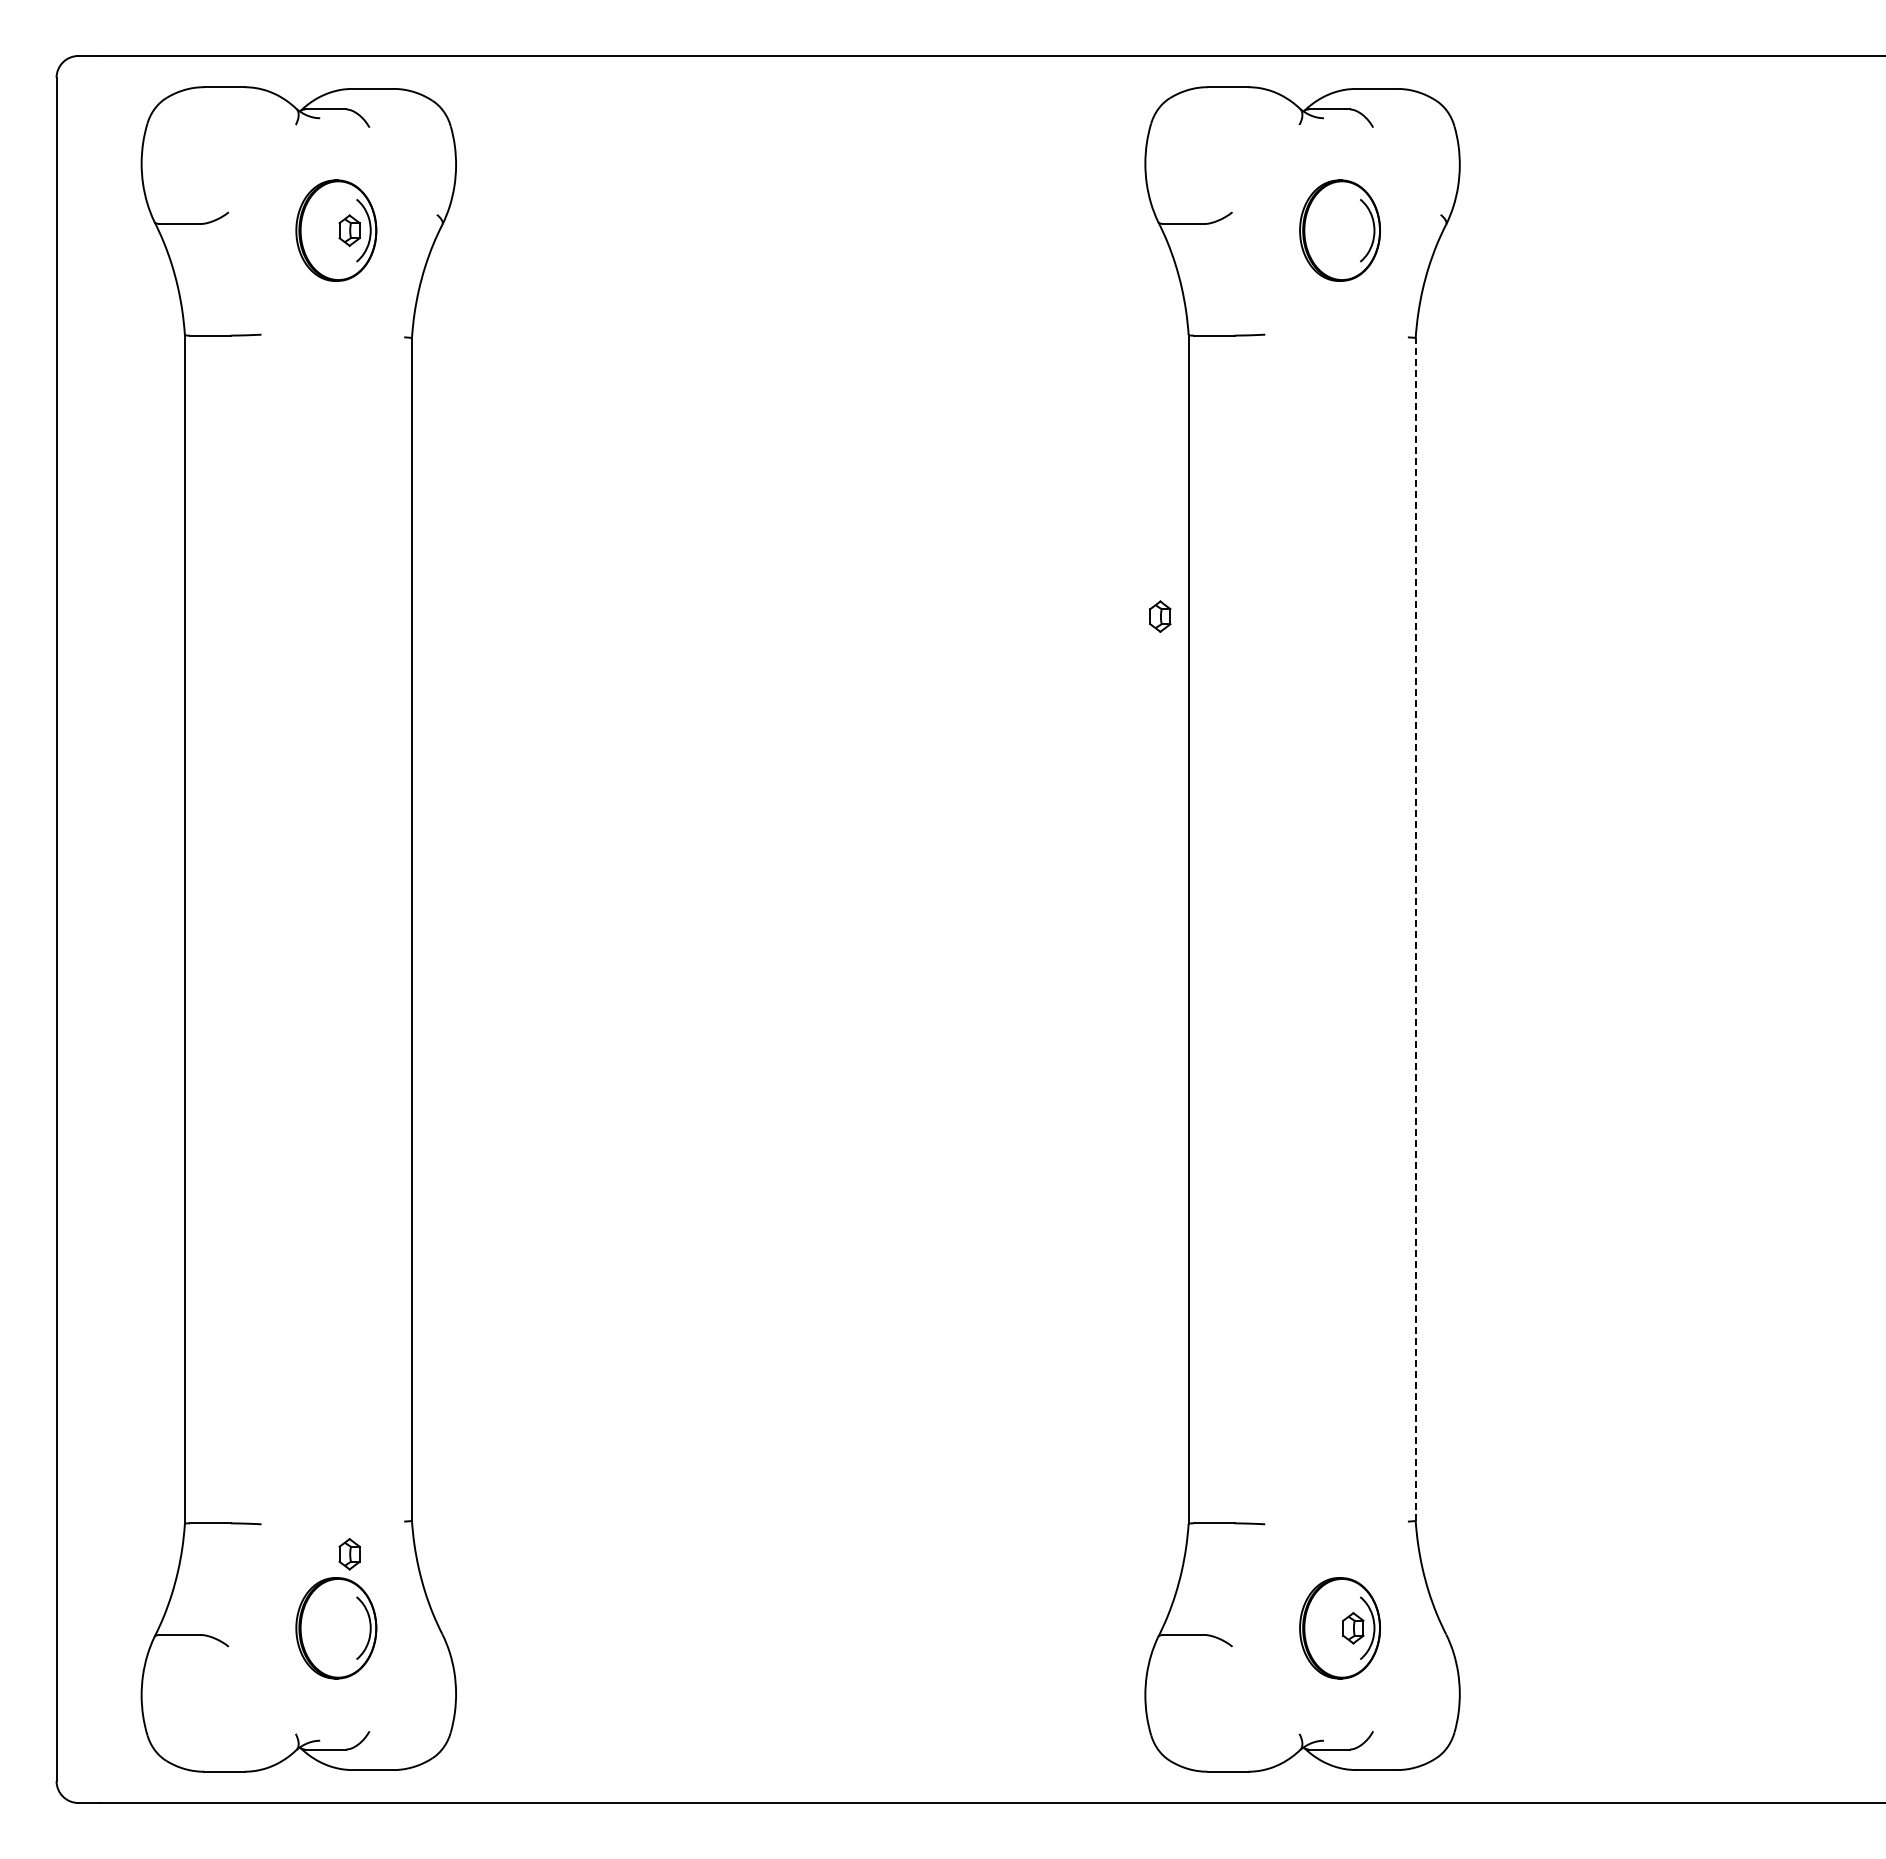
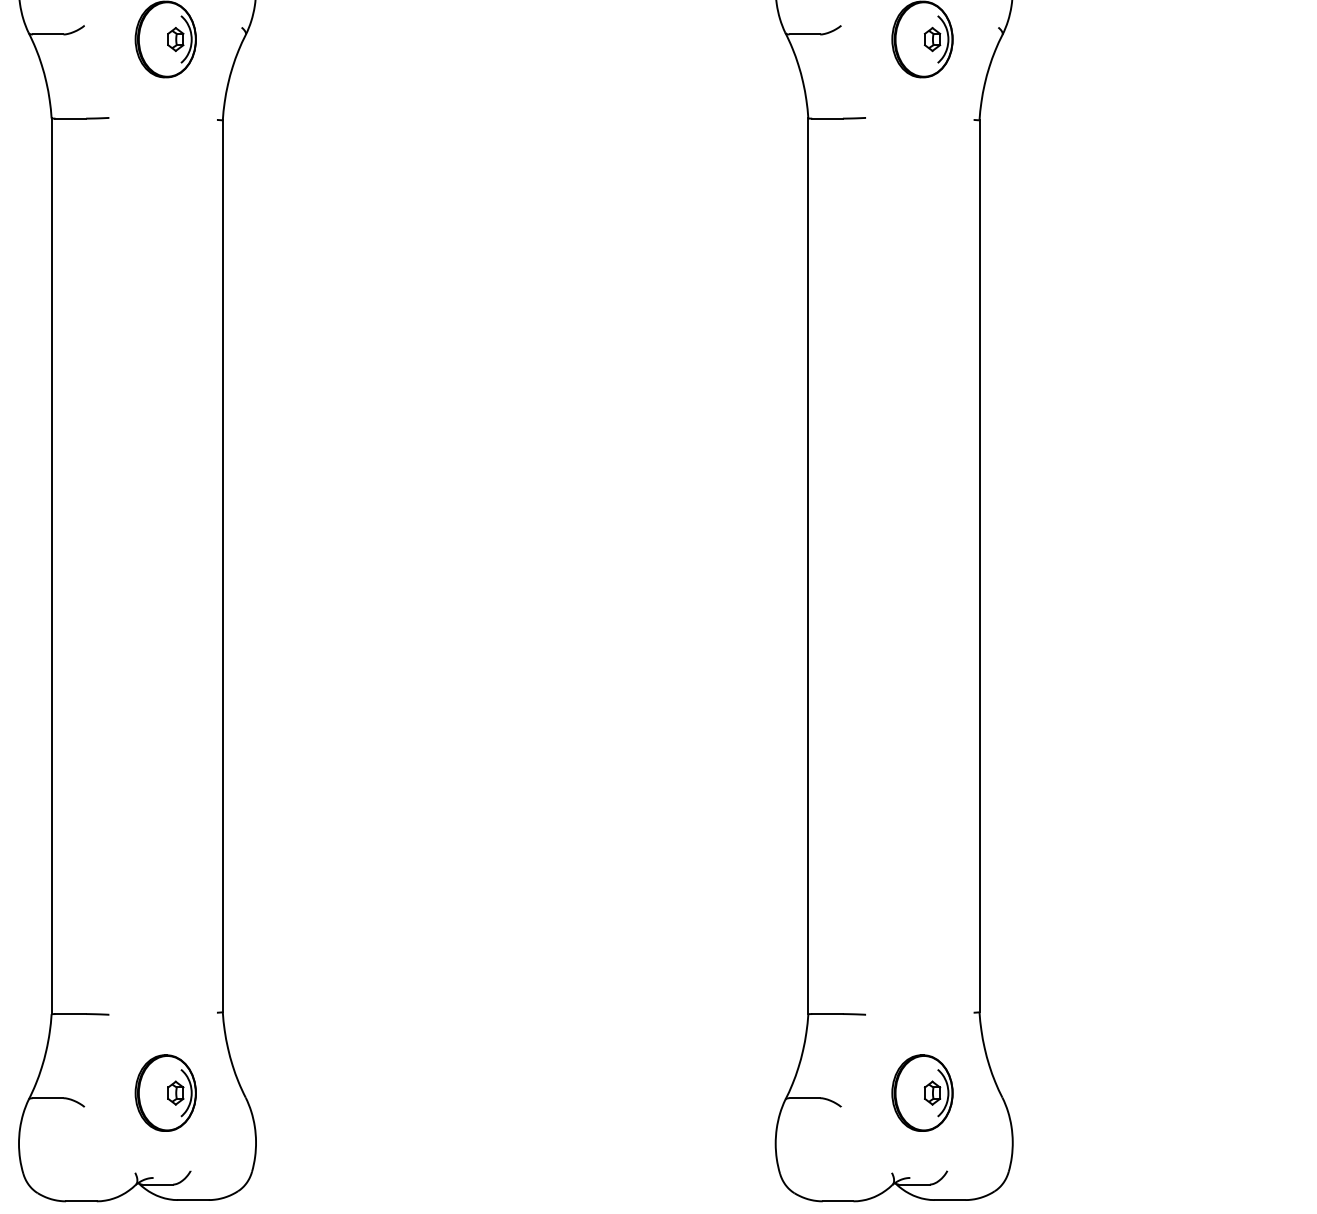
part: (1160, 616) -> (932, 39), moved
line: (1415, 929) -> (979, 566), dashed -> solid
part: (349, 1554) -> (175, 1093), moved

